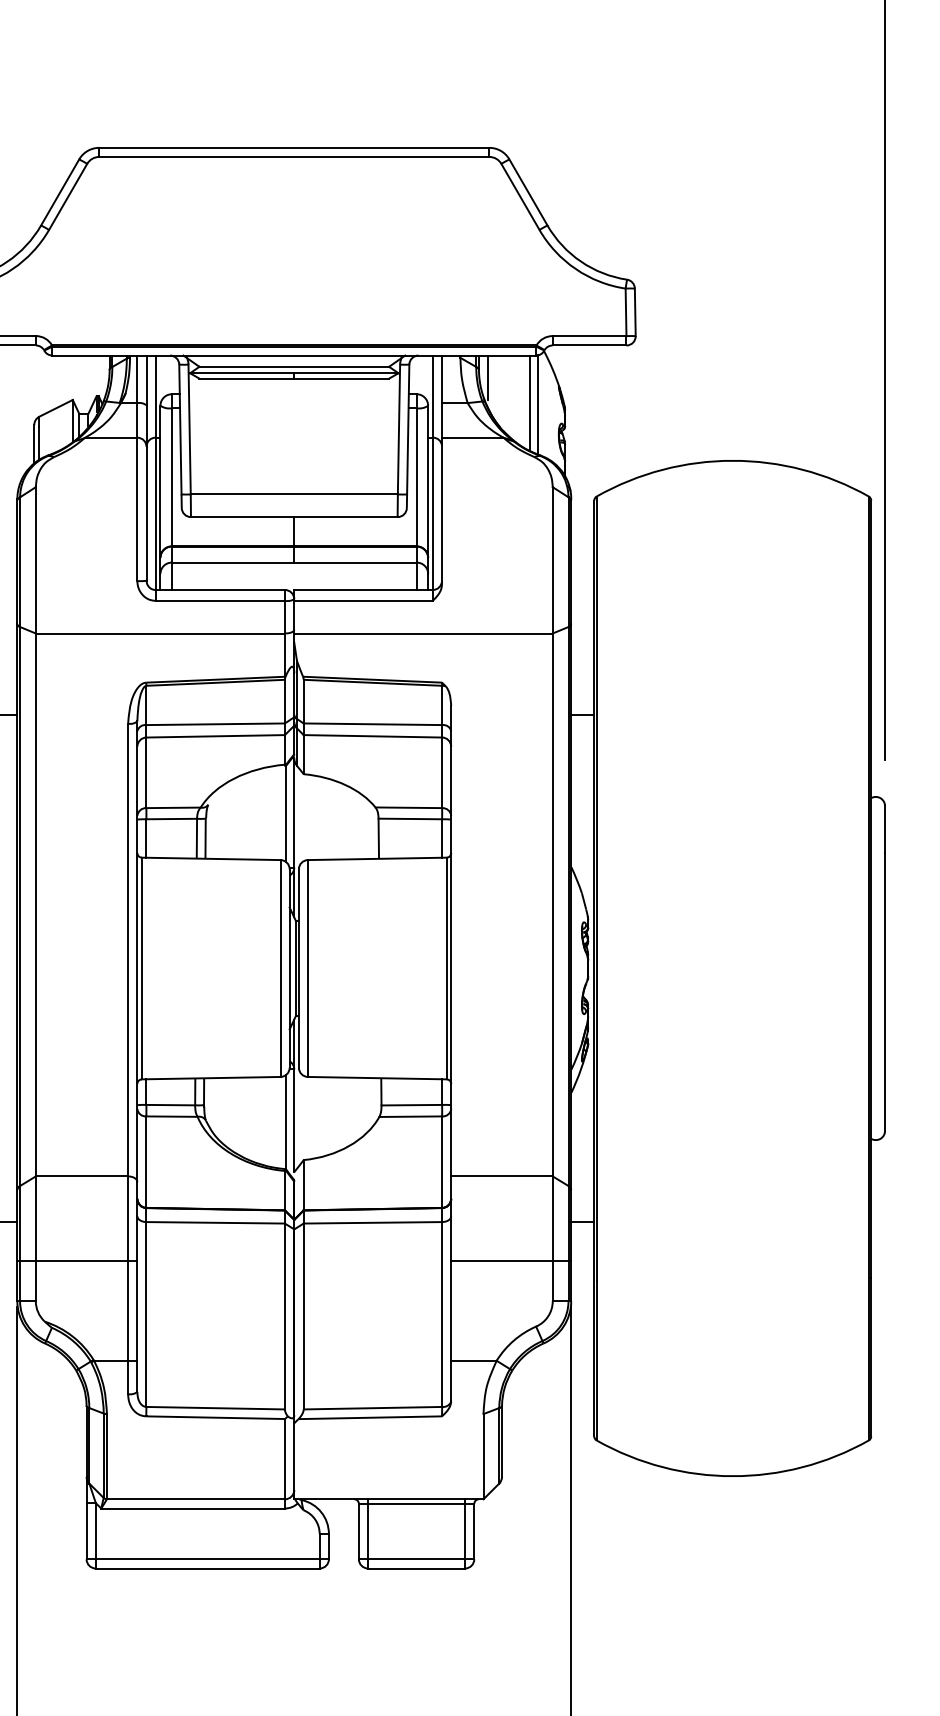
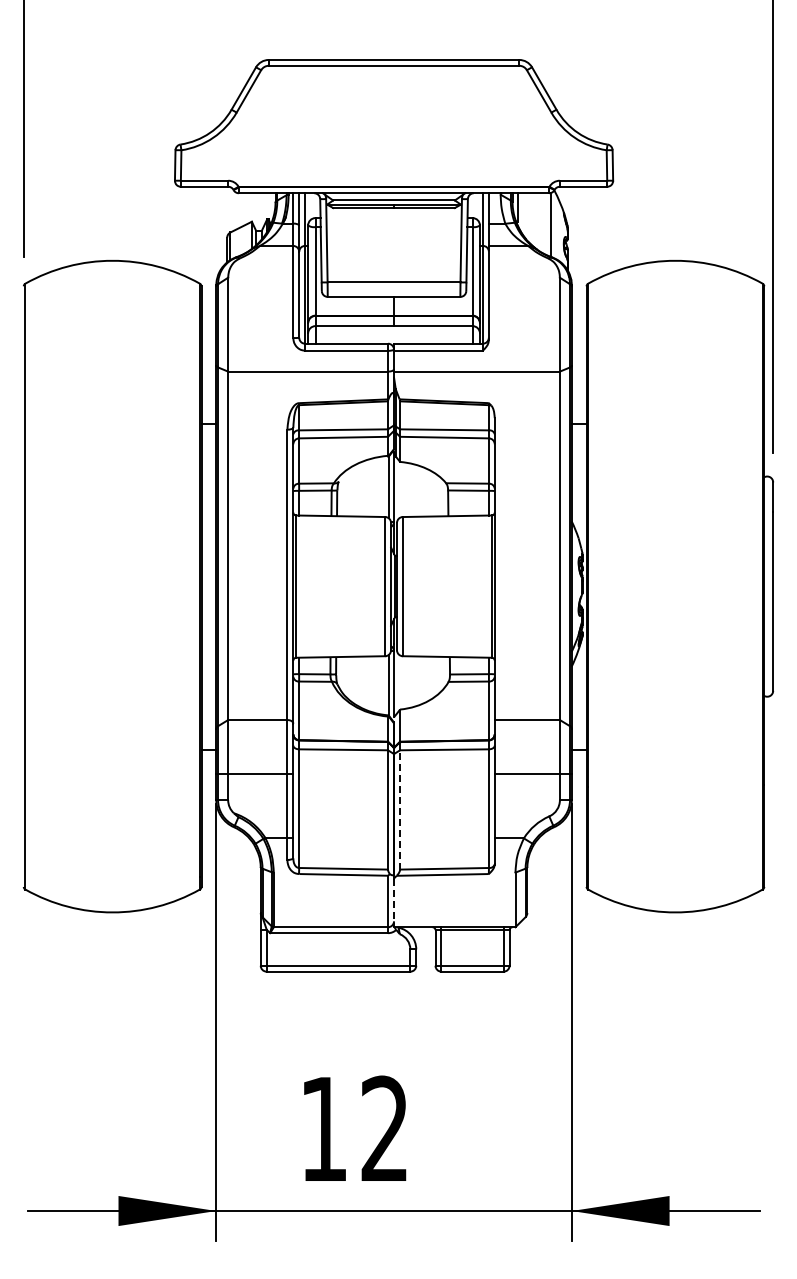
line: (530, 402) -> (545, 223), removed
line: (304, 1315) -> (400, 809), solid -> dashed
line: (294, 1462) -> (394, 903), solid -> dashed

